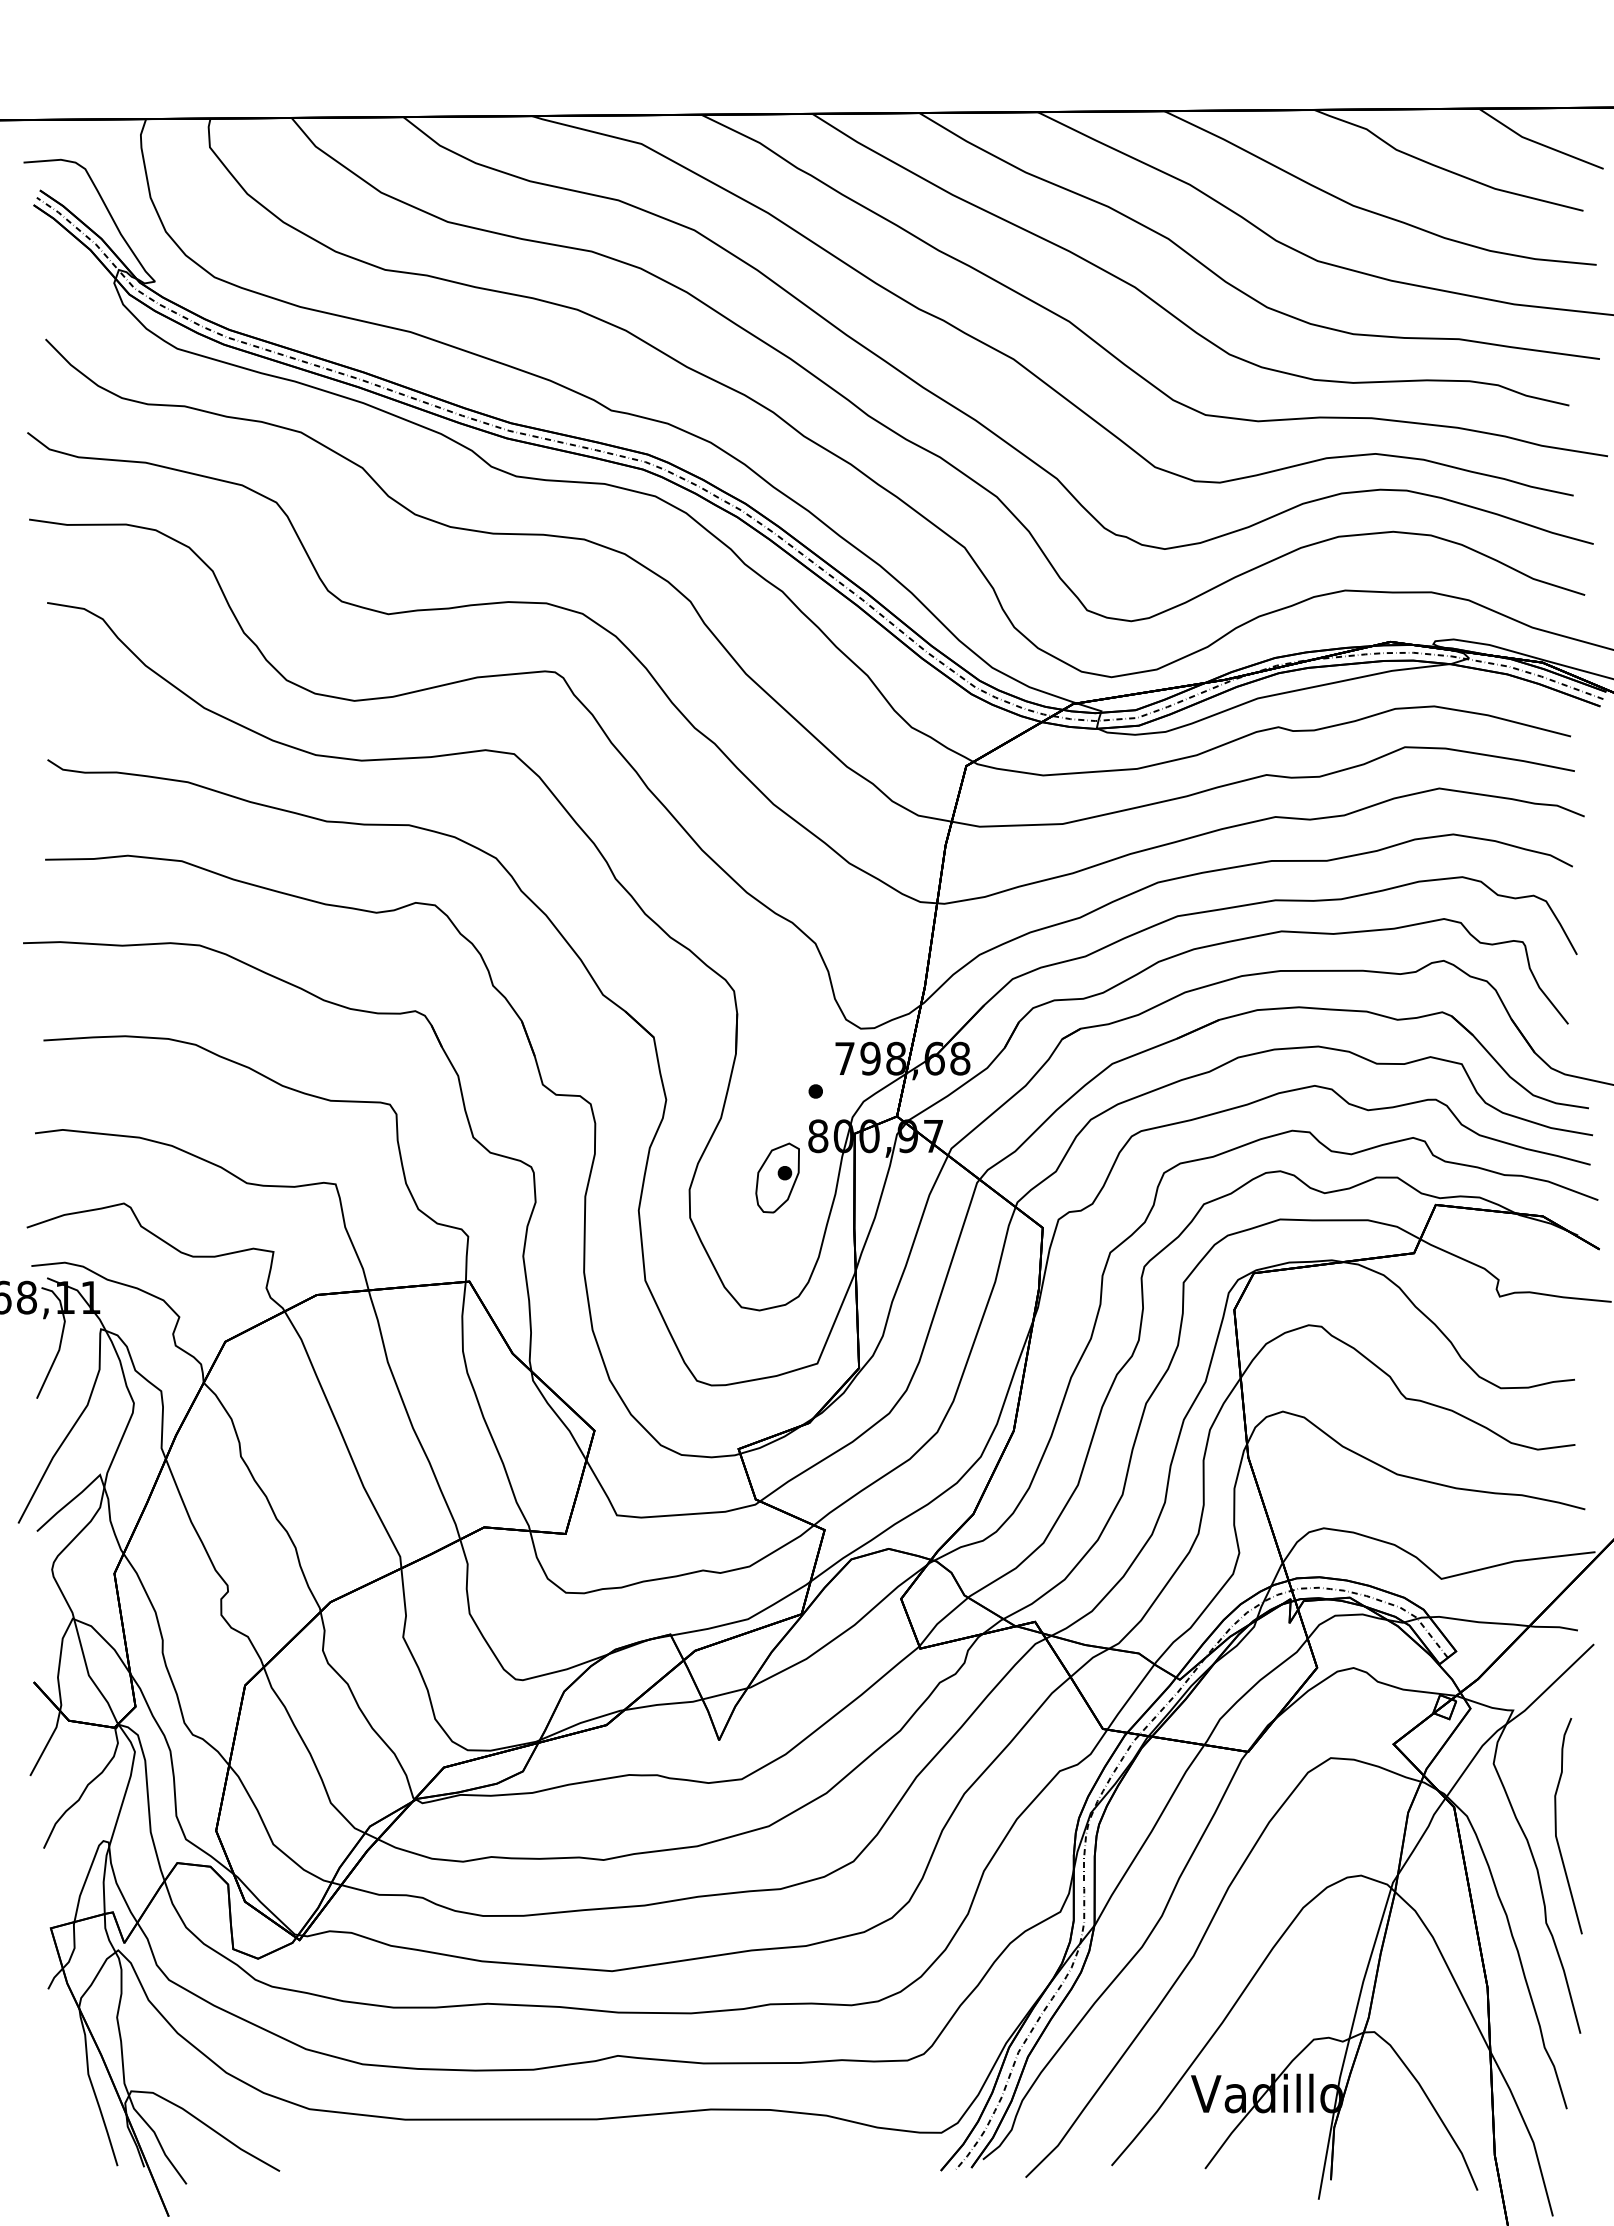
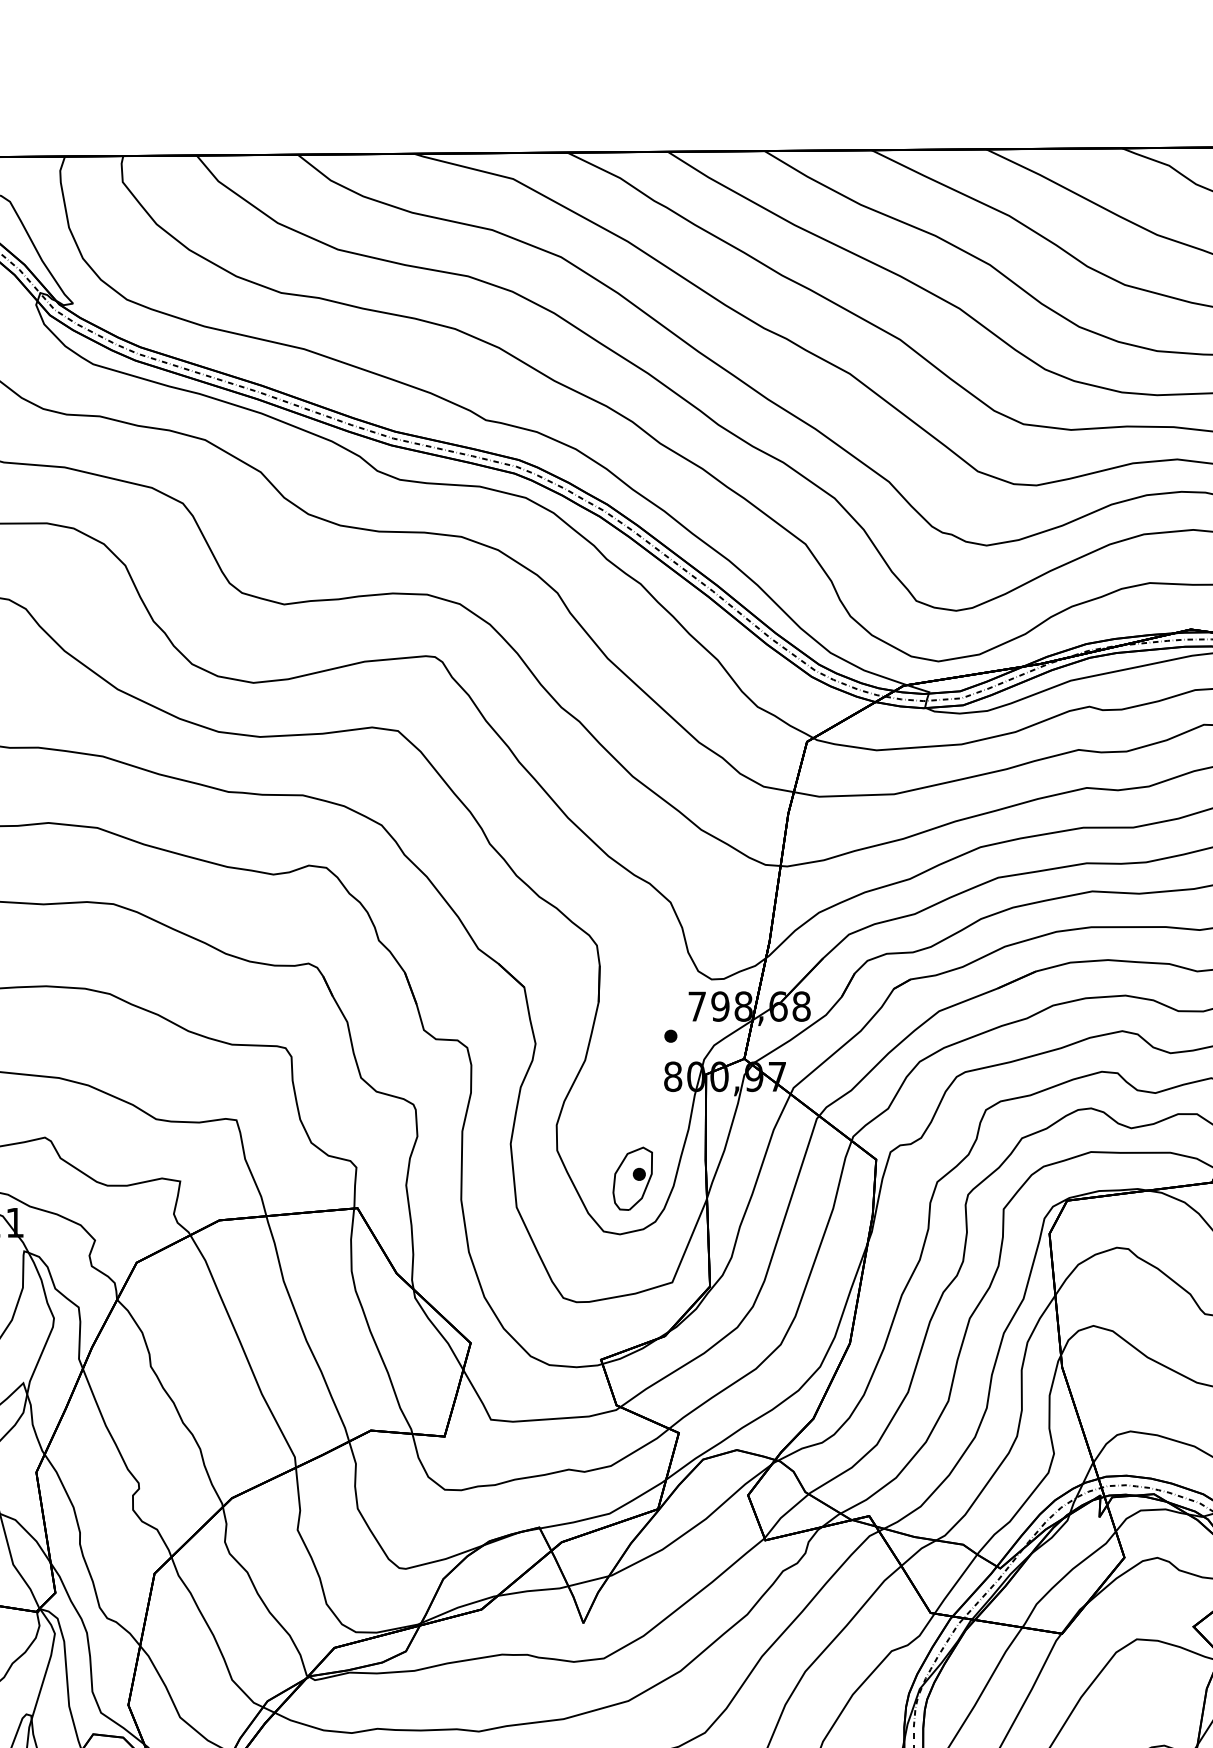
part: (777, 1177) -> (632, 1178), moved

